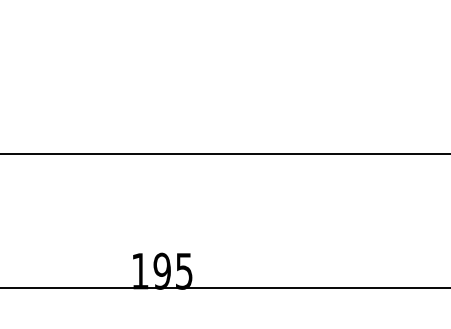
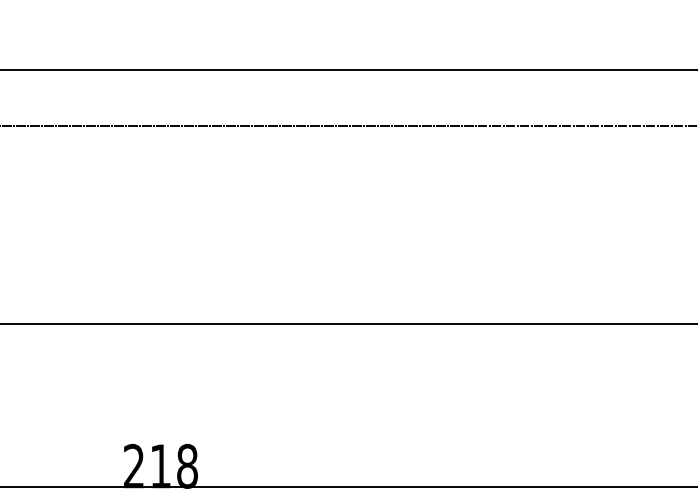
text: (162, 270) -> (160, 465), 195 -> 218

